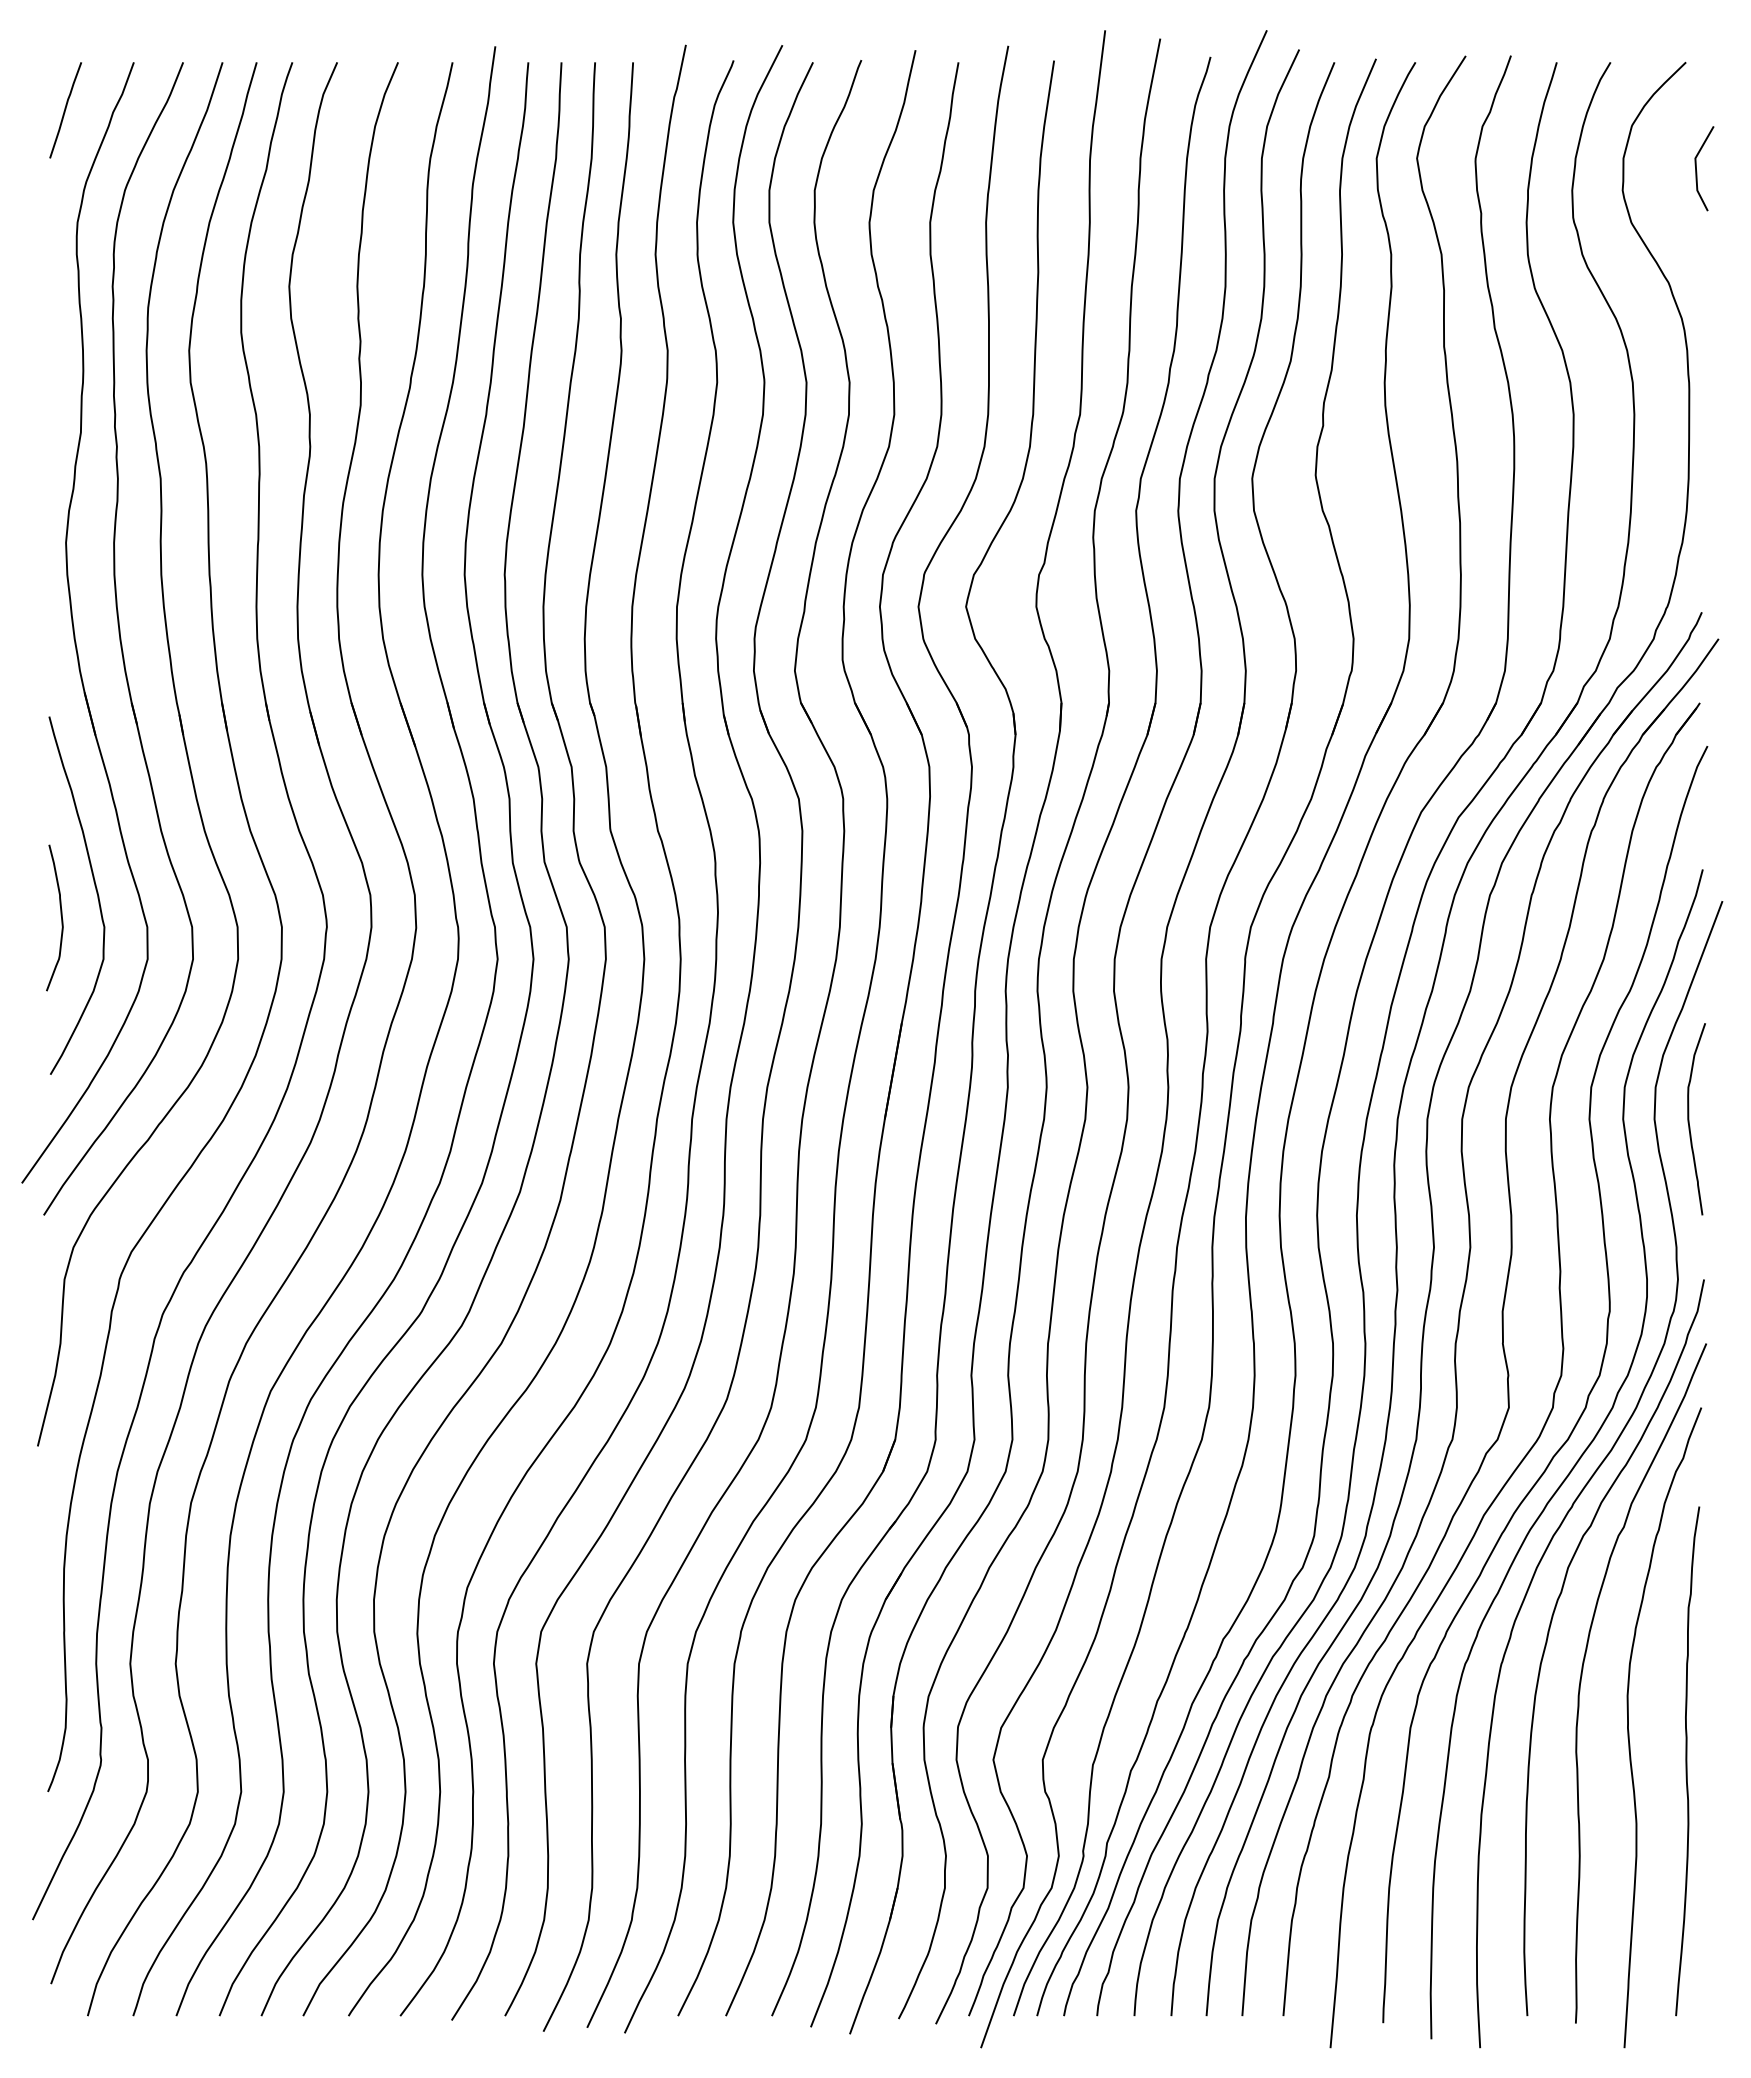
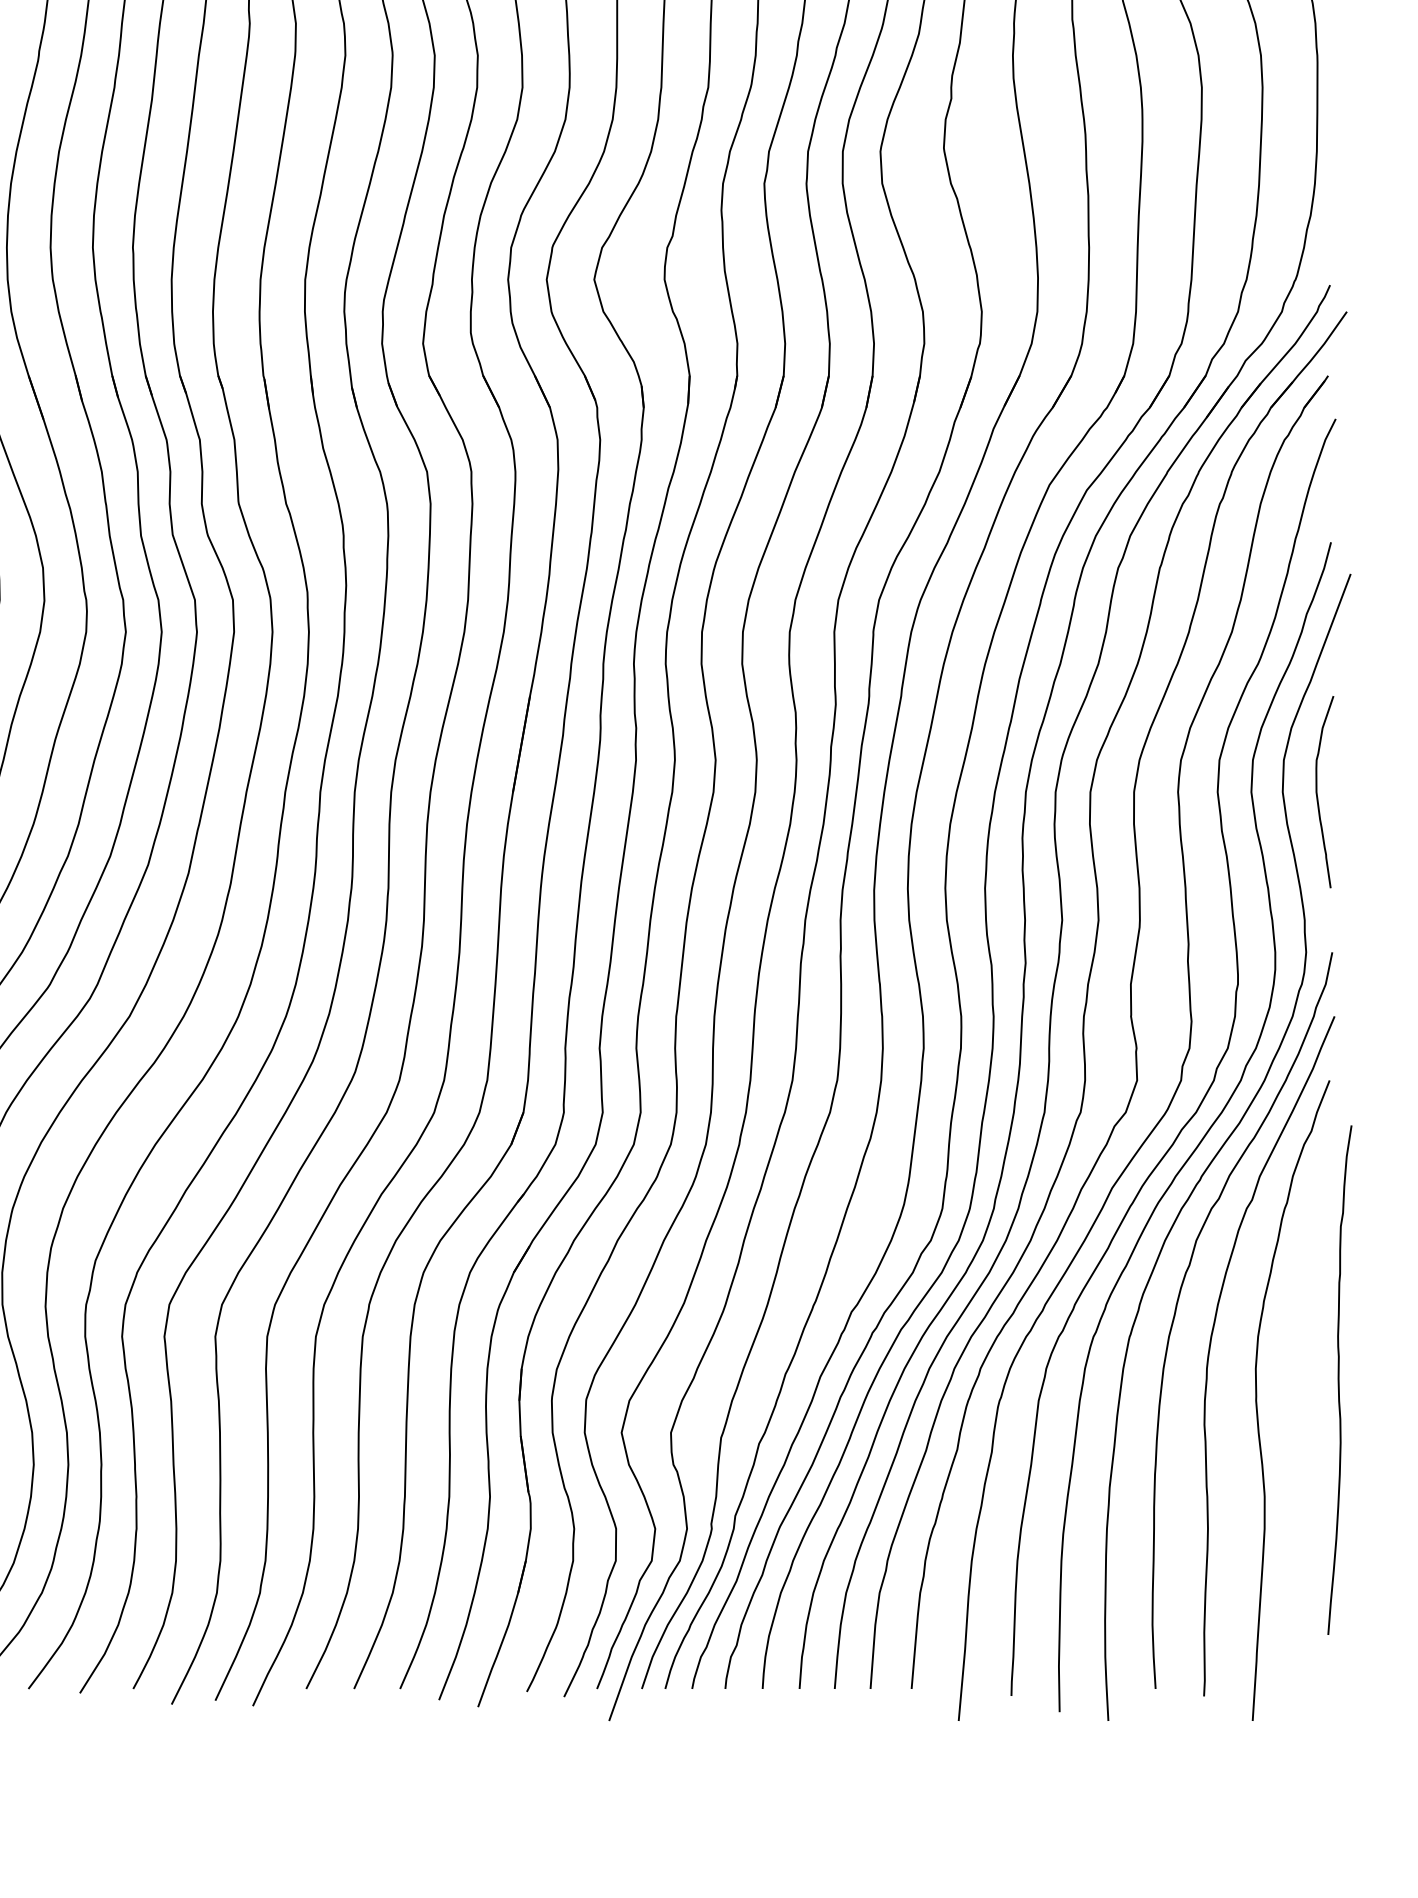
curve: (1687, 1761) -> (1339, 1380), moved

